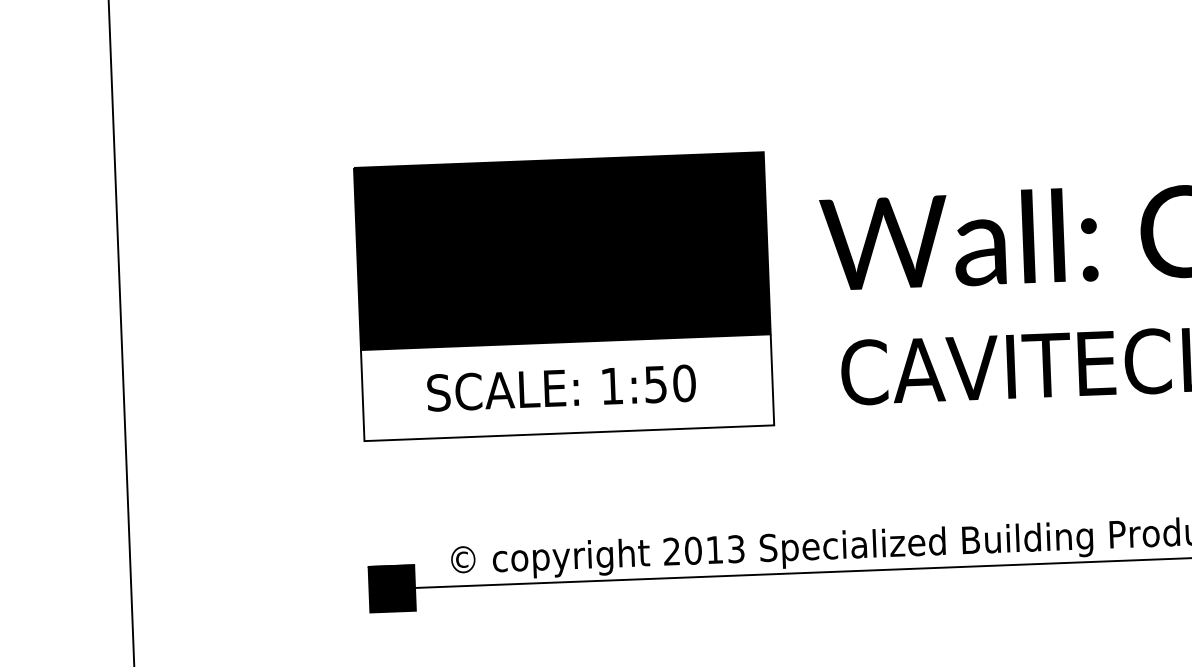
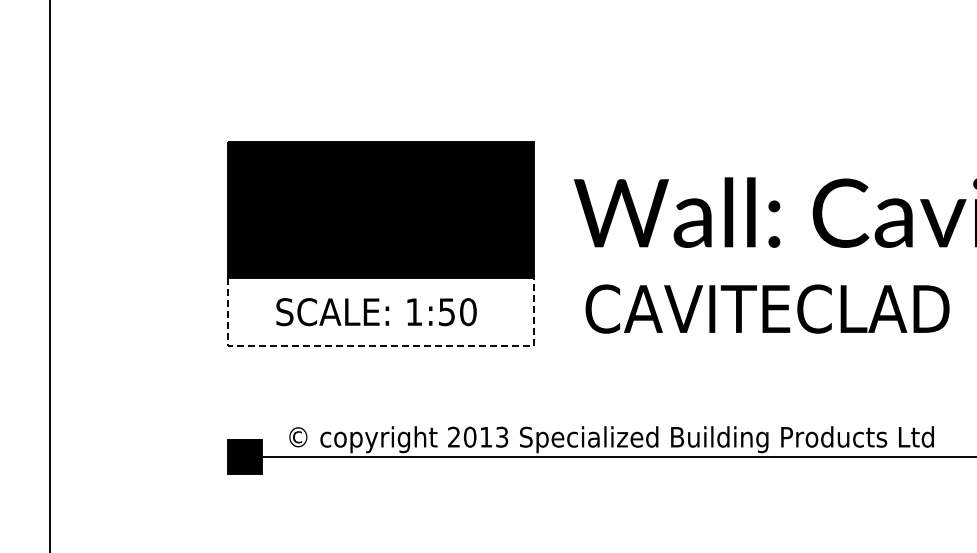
line: (569, 432) -> (381, 345), solid -> dashed

